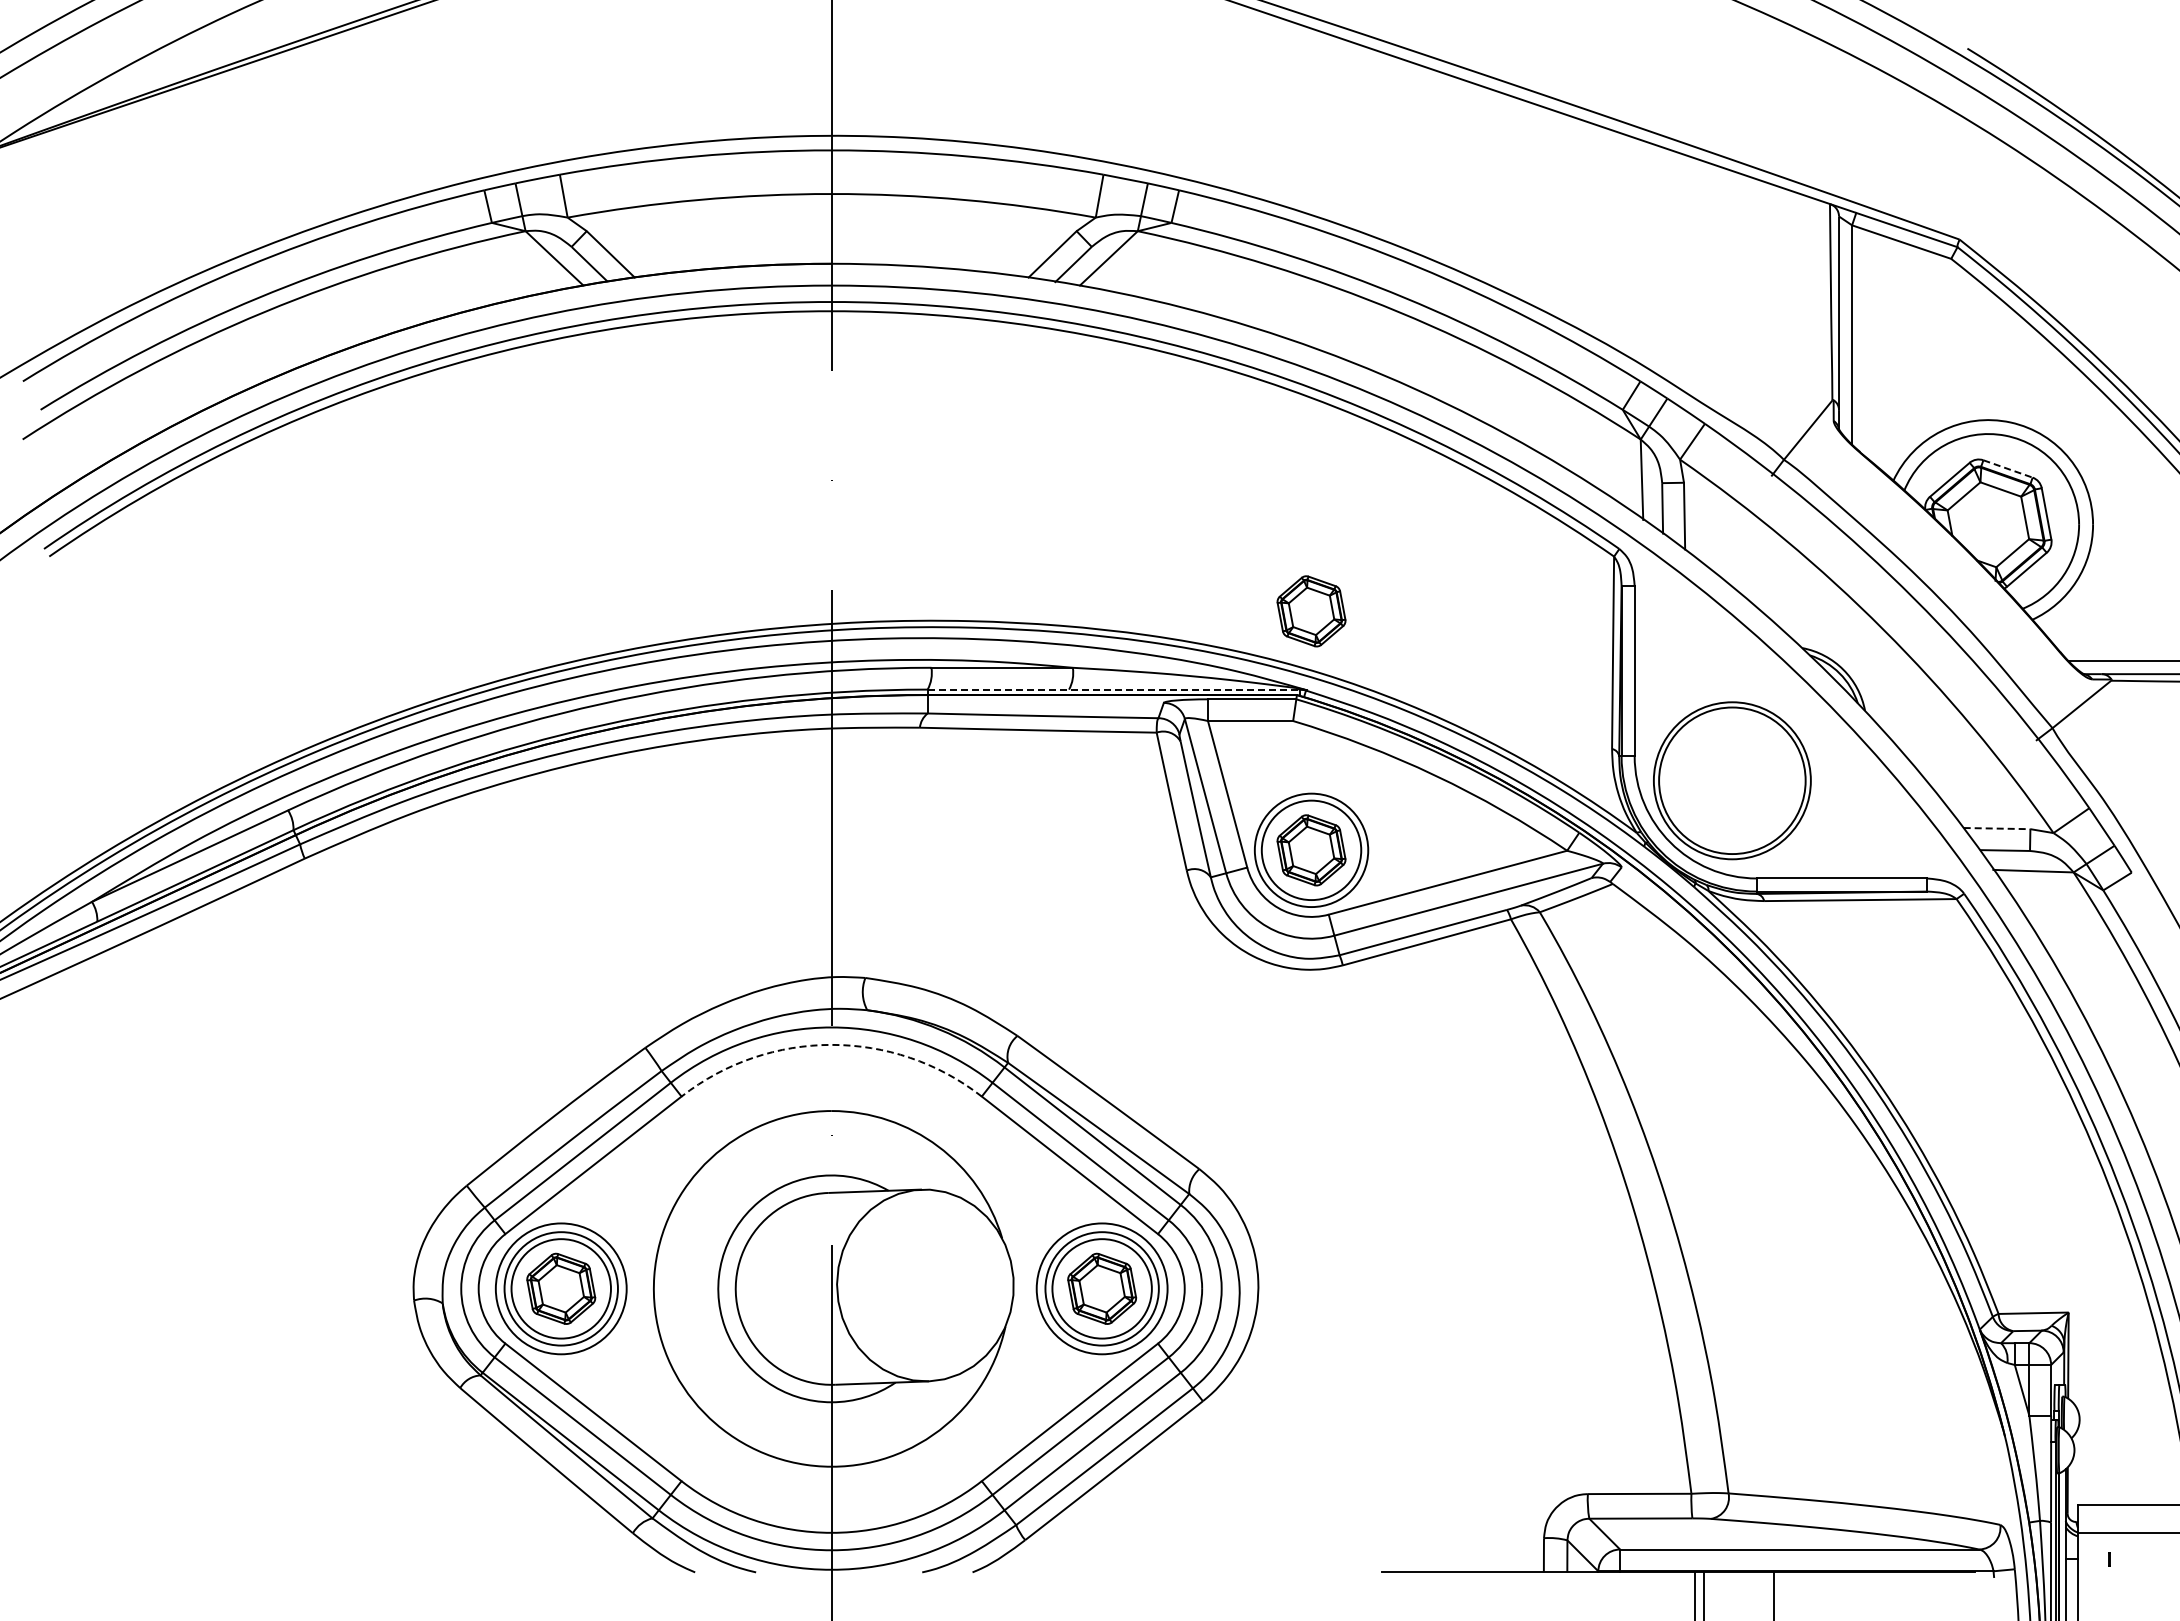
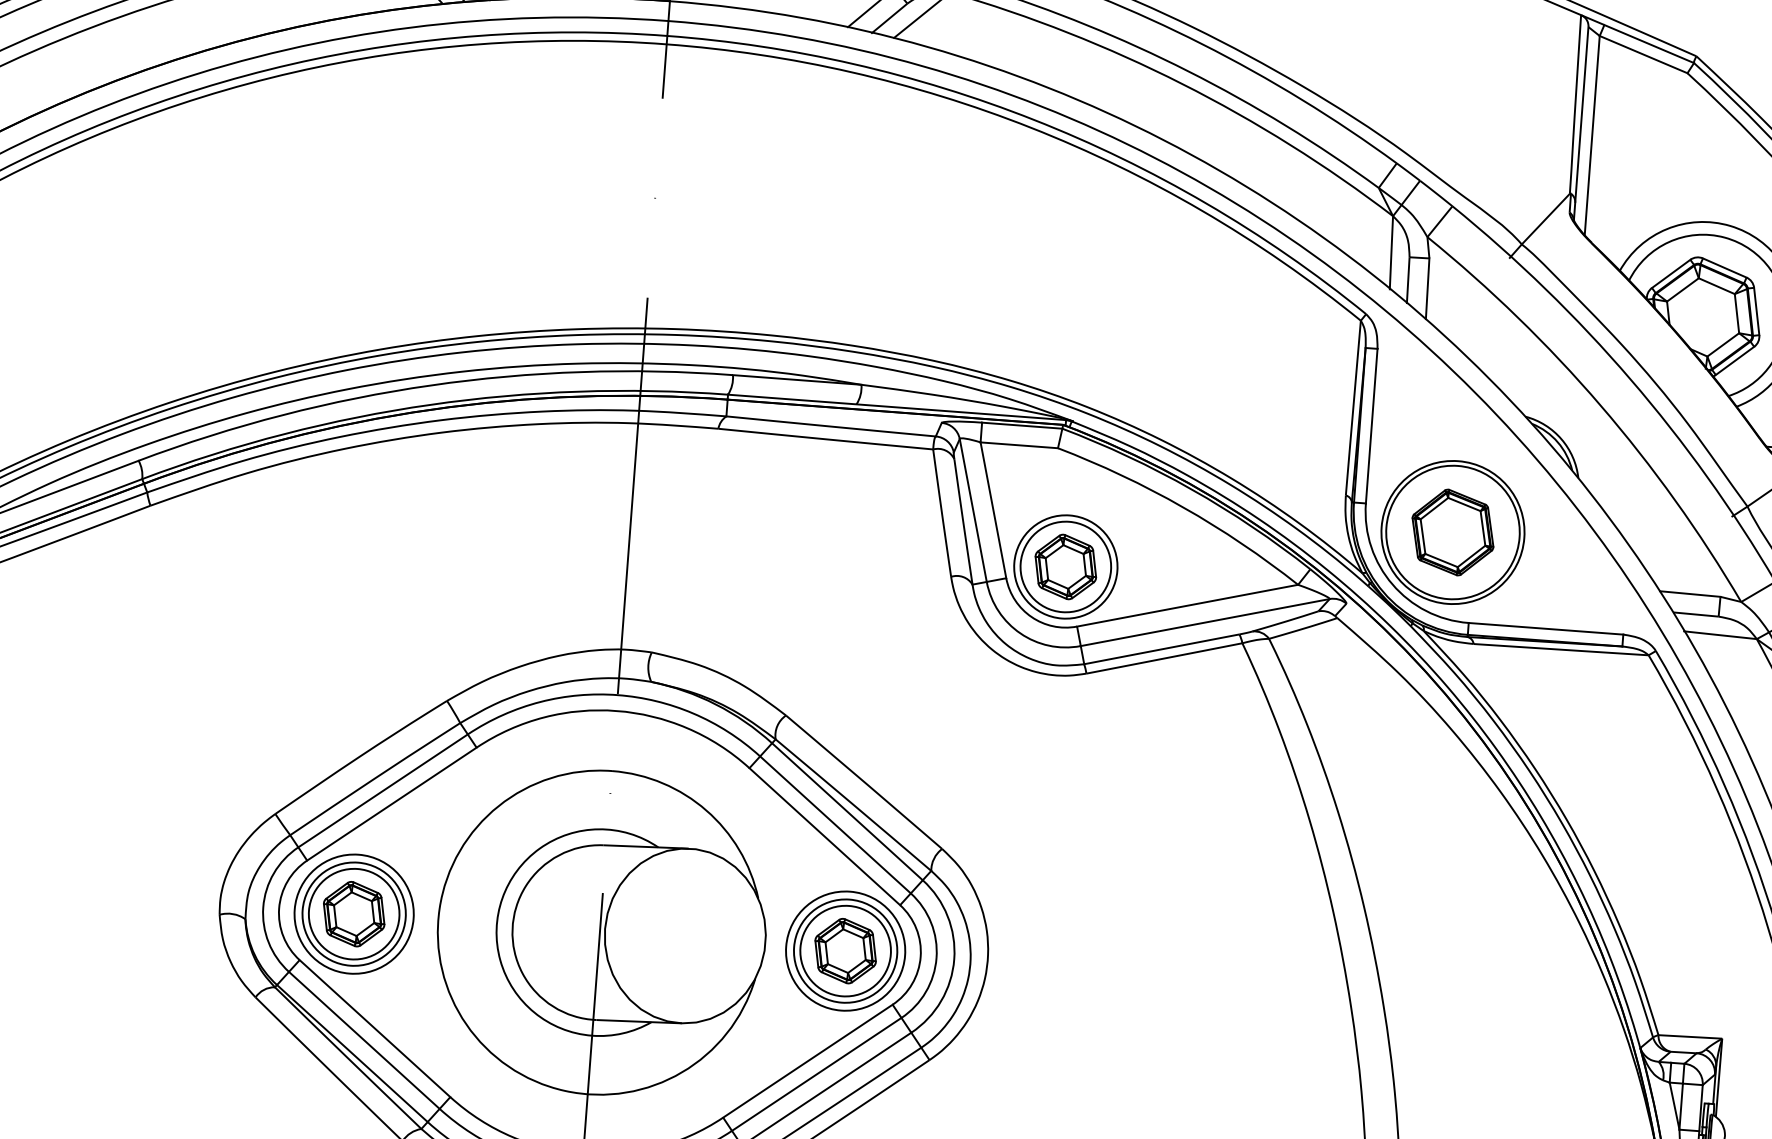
line: (2008, 469) -> (1725, 268), dashed -> solid
part: (1311, 611) -> (1082, 349), removed
line: (1114, 689) -> (897, 407), dashed -> solid
part: (1732, 780) -> (1453, 532), added
line: (1997, 828) -> (1690, 593), dashed -> solid
arc: (831, 1044) -> (616, 710), dashed -> solid

